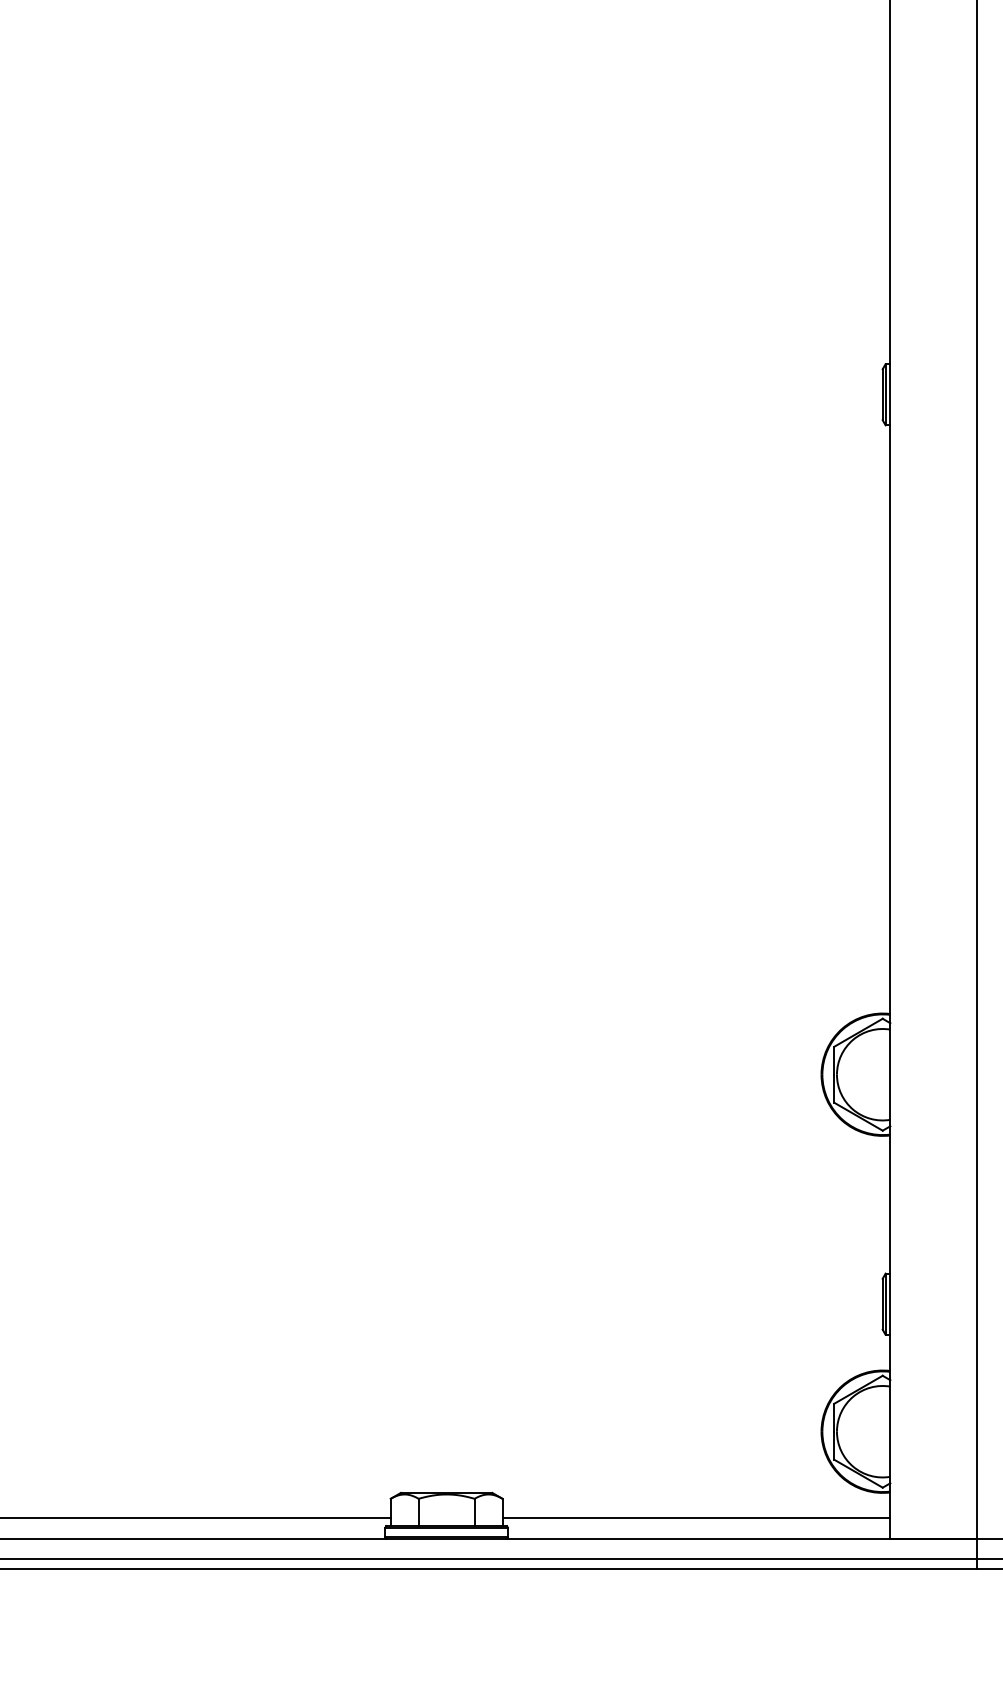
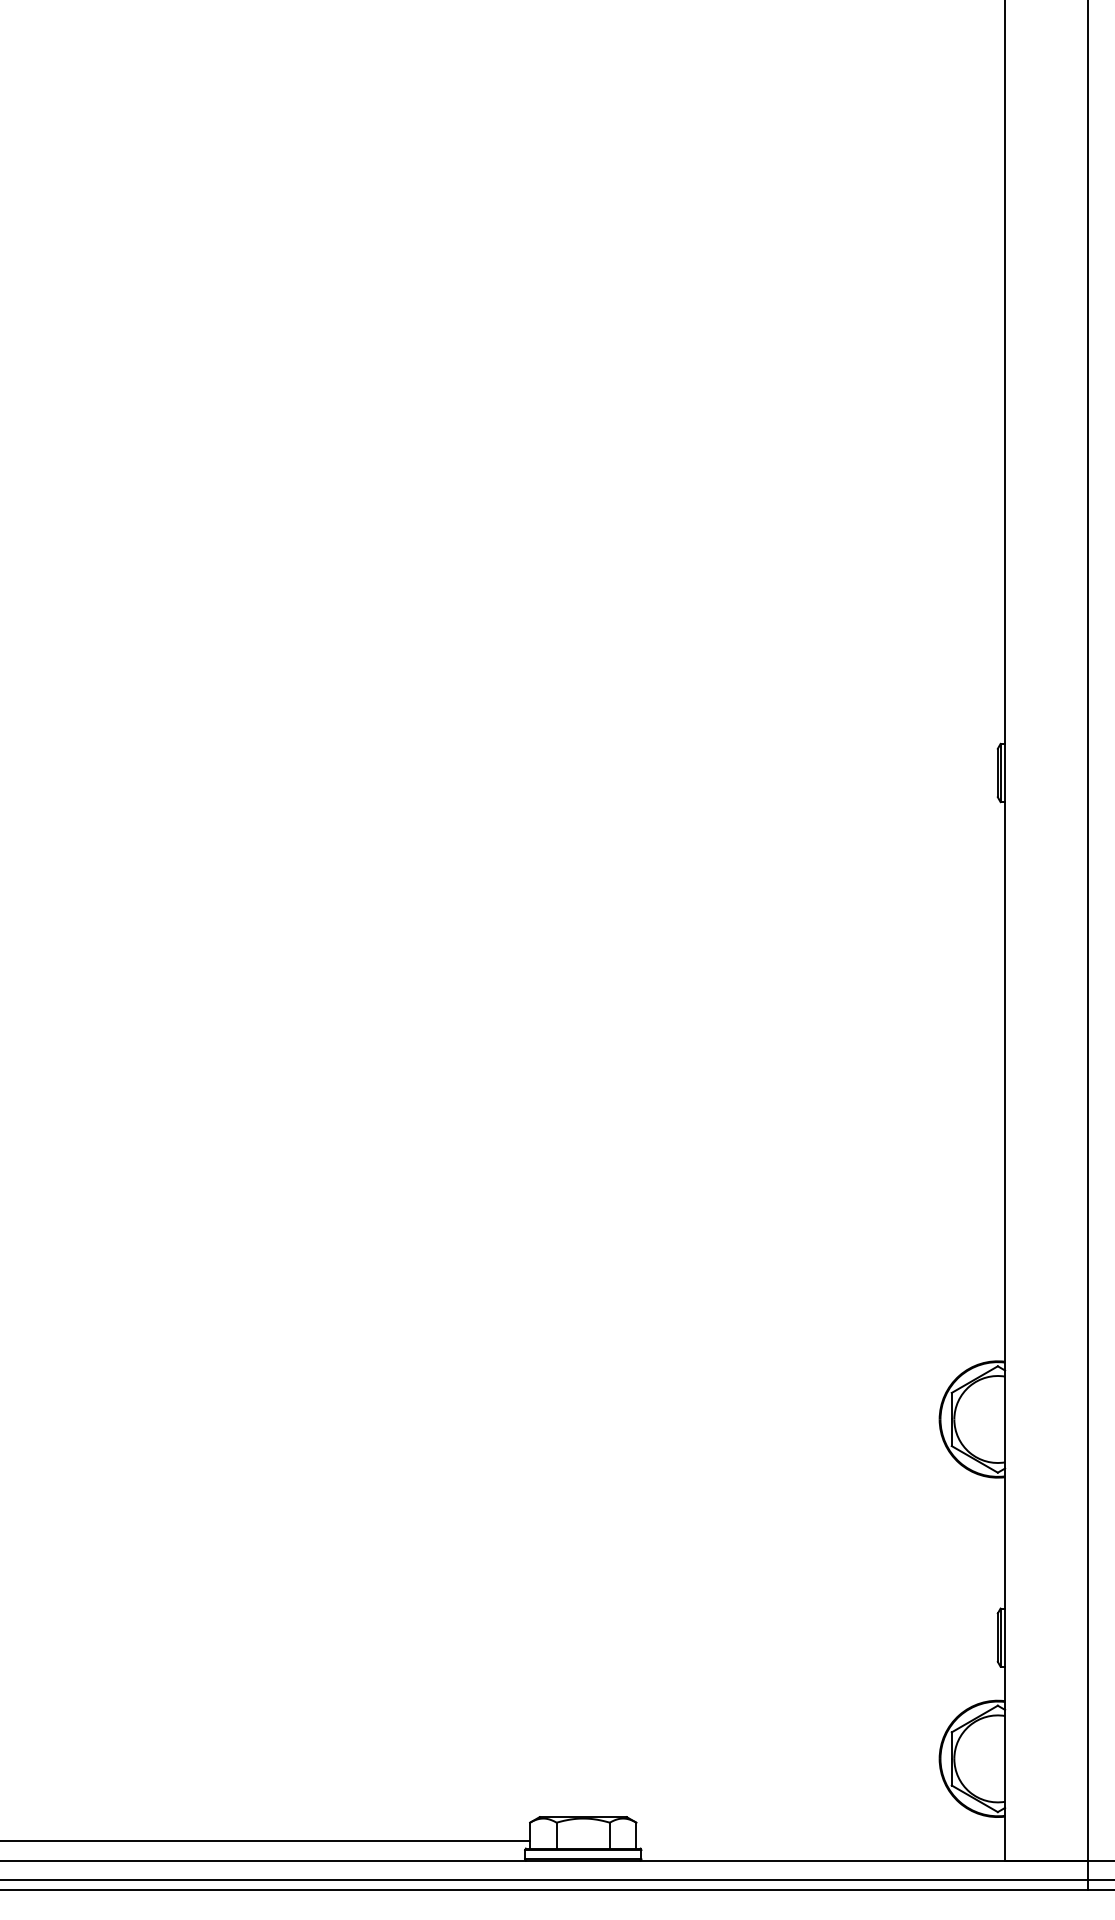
line: (696, 1518) -> (820, 1841), removed

